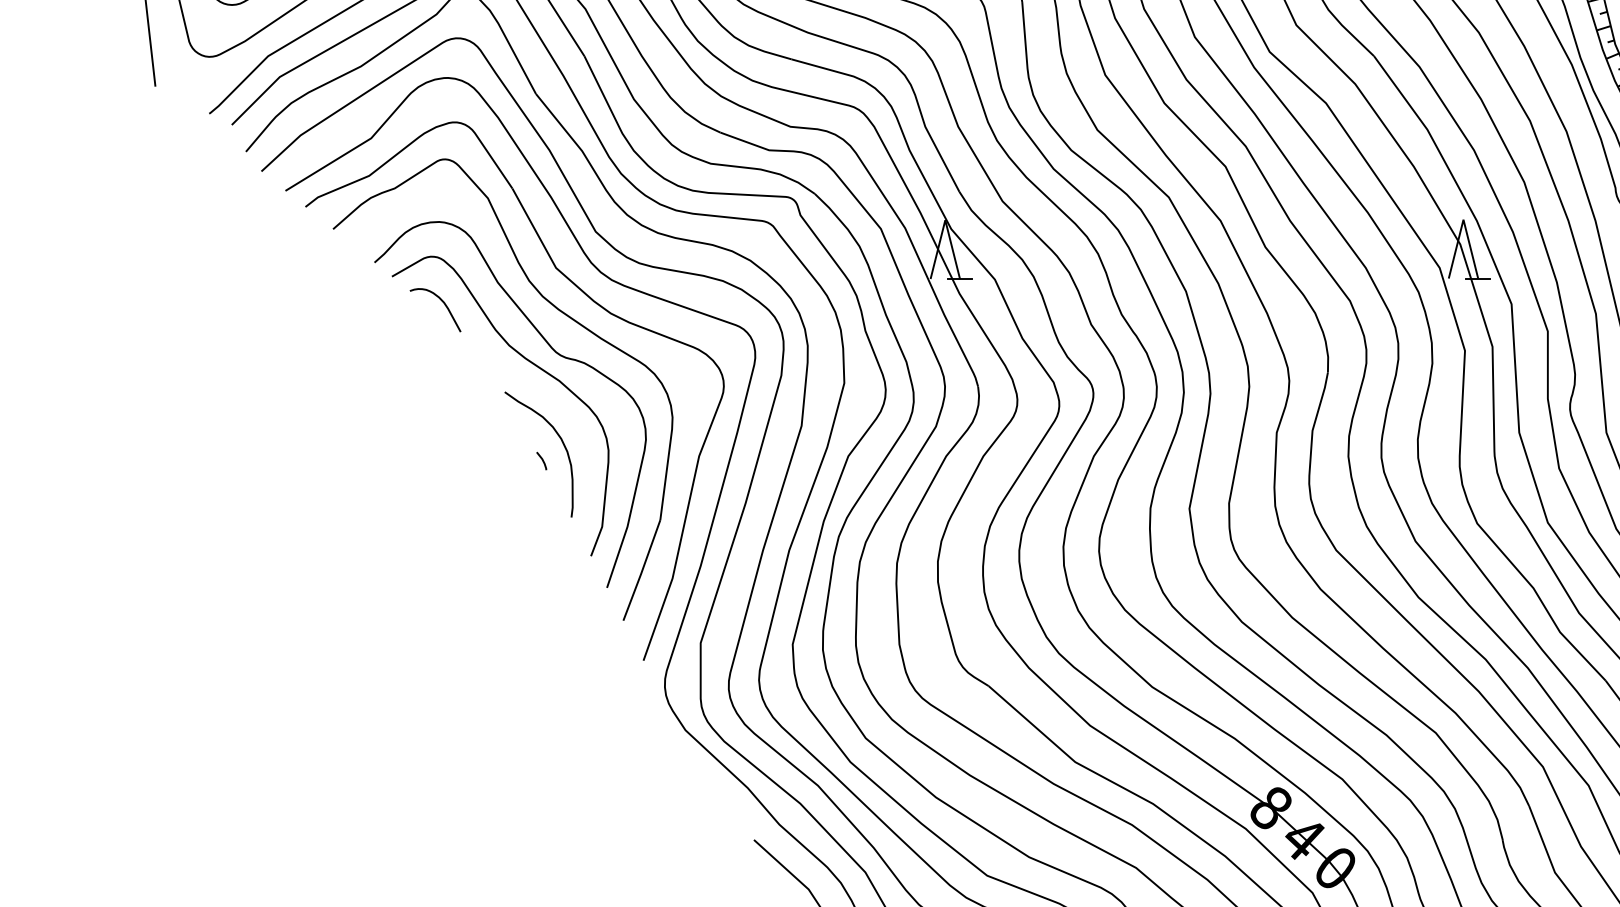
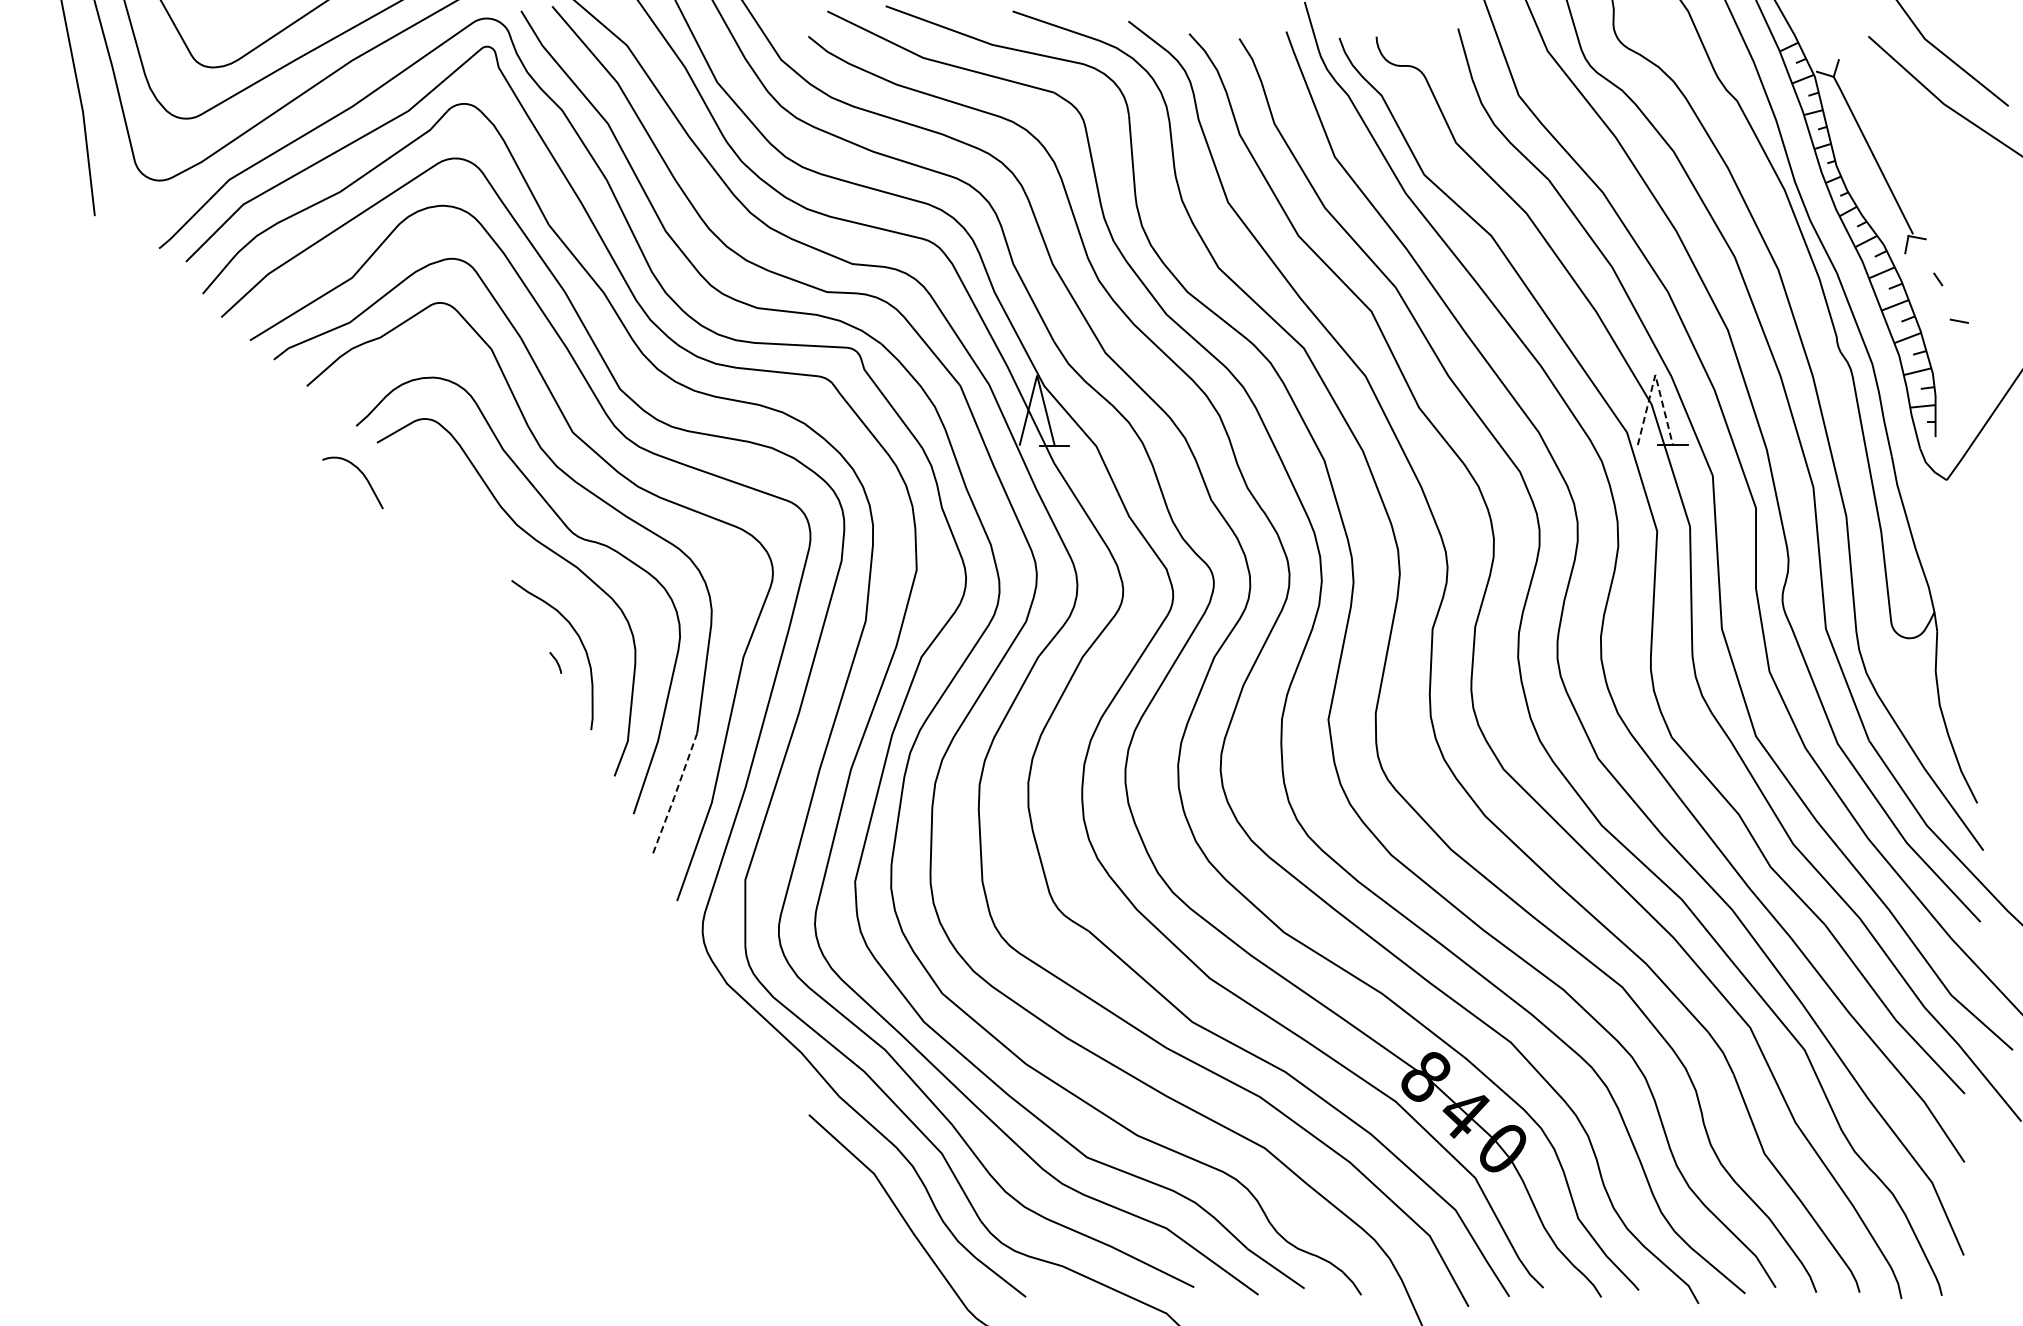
line: (1463, 219) -> (1655, 374), solid -> dashed
curve: (444, 304) -> (363, 476), moved
line: (642, 570) -> (675, 793), solid -> dashed

